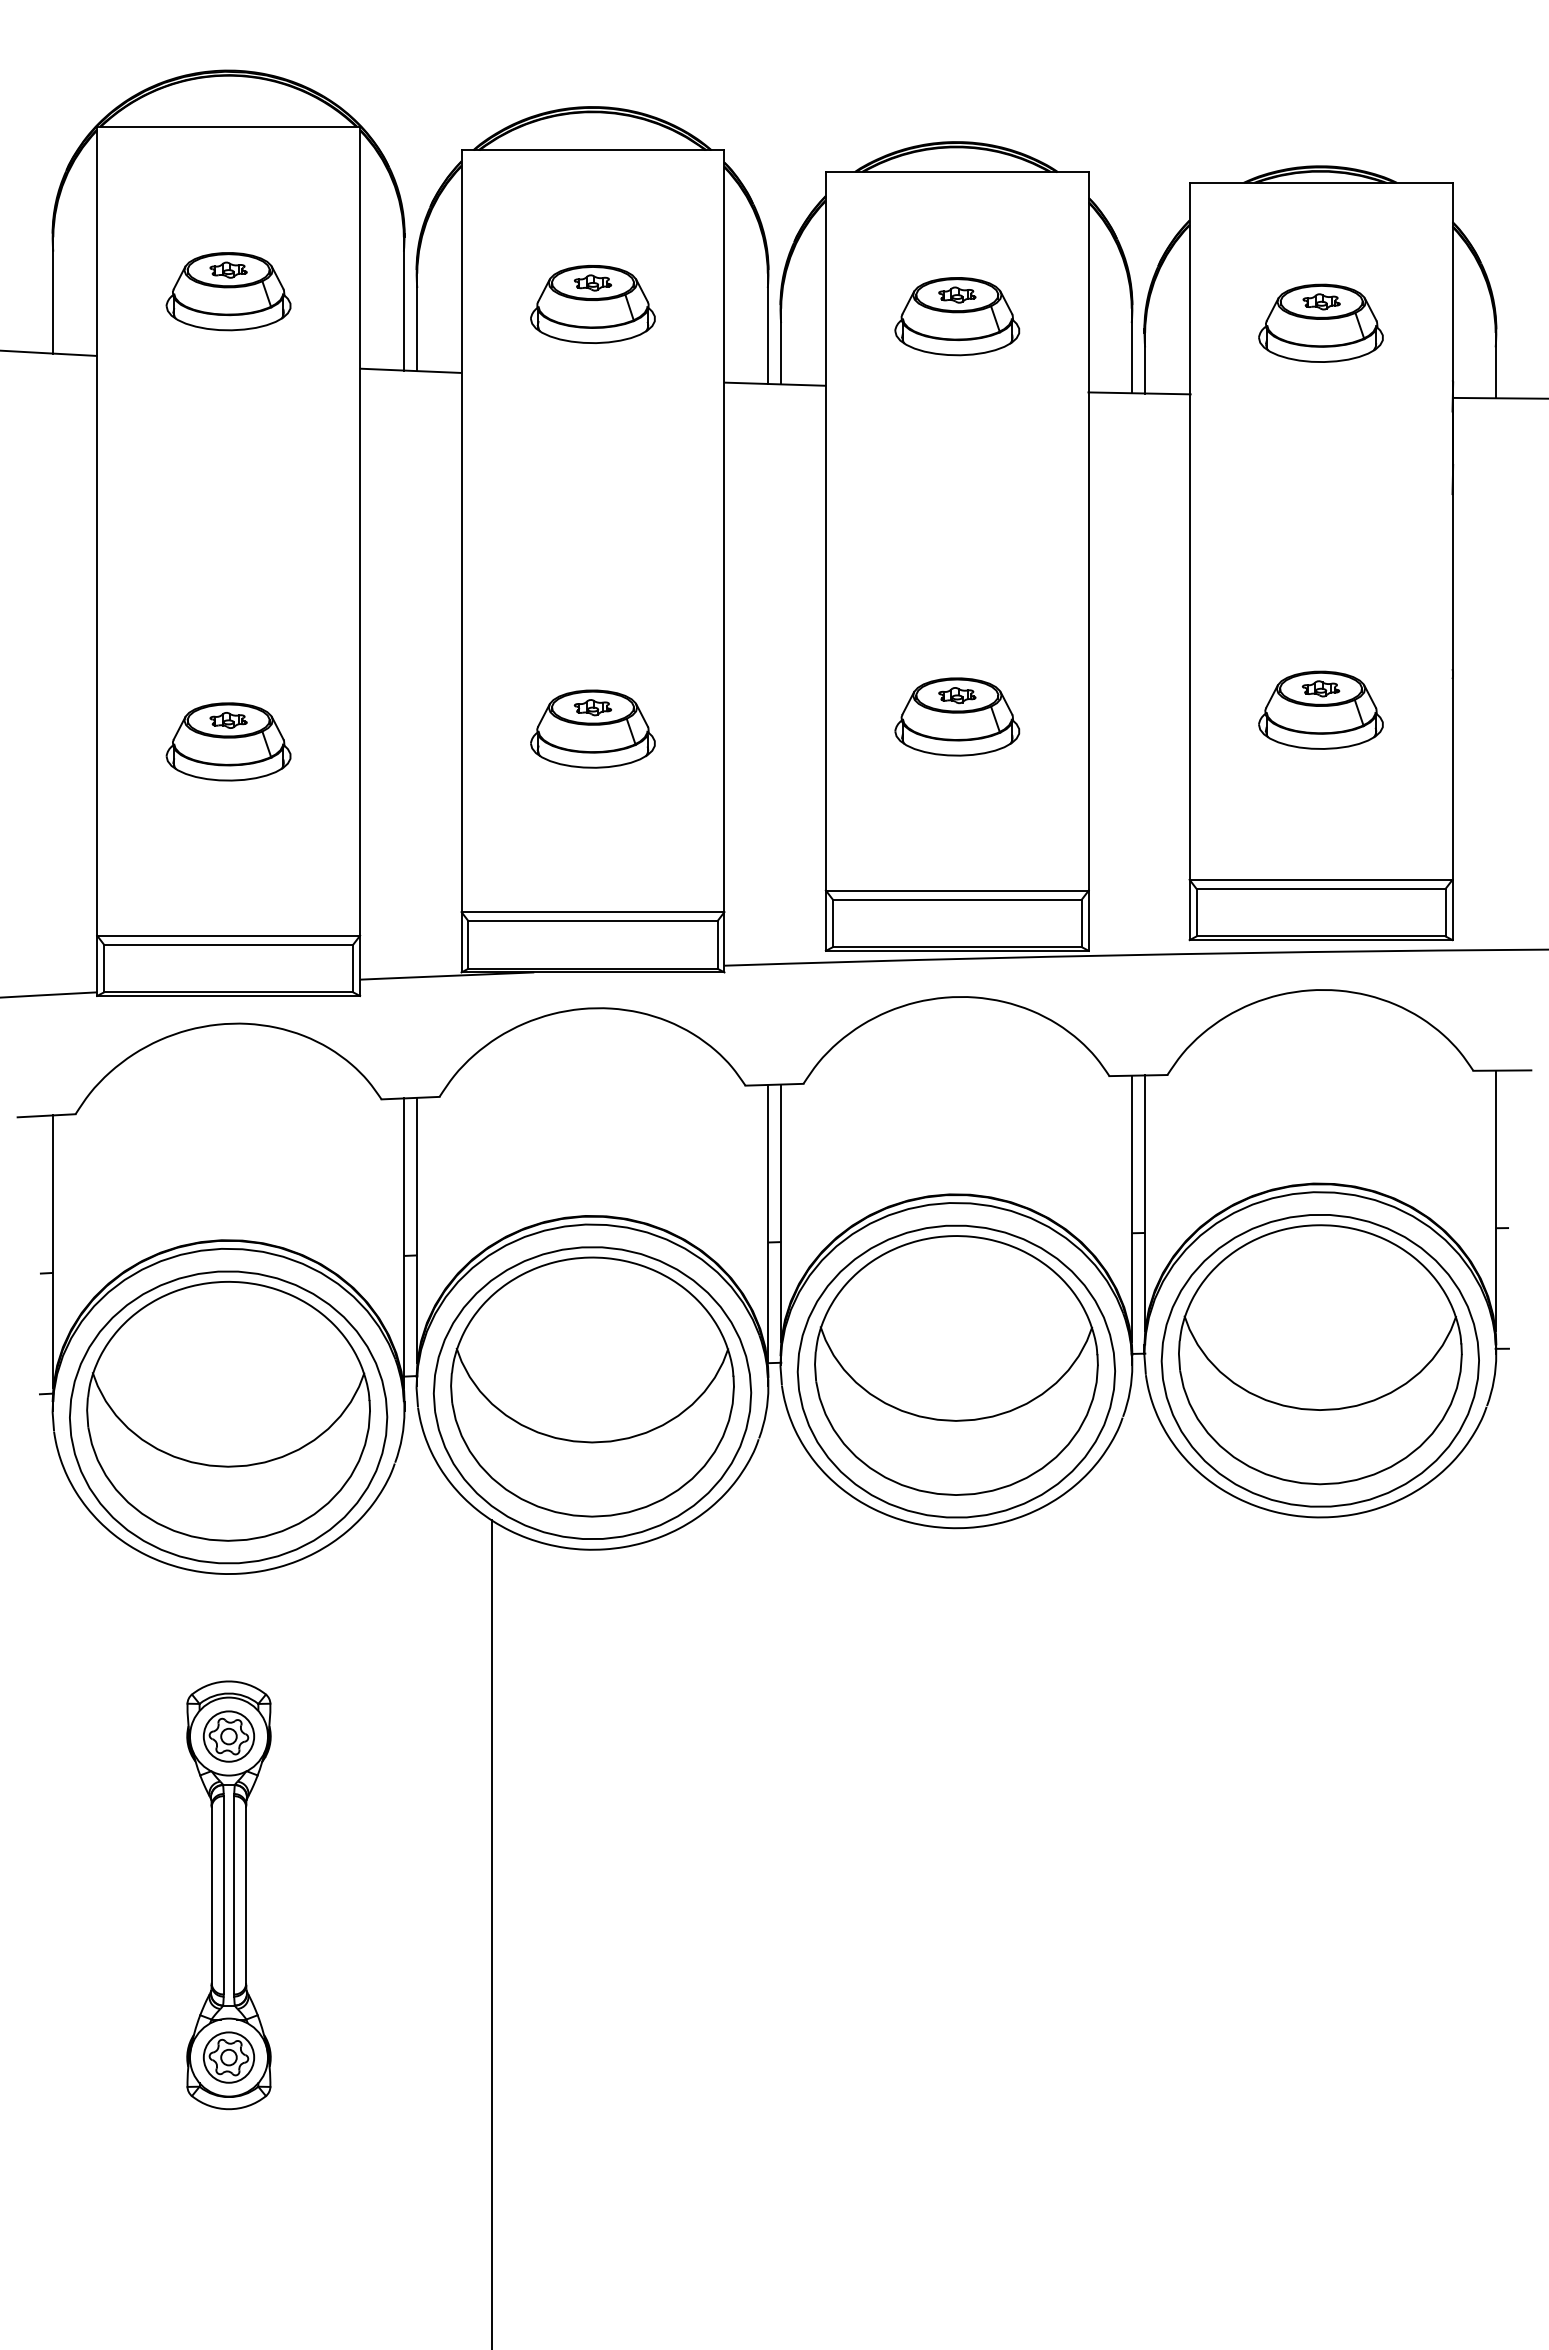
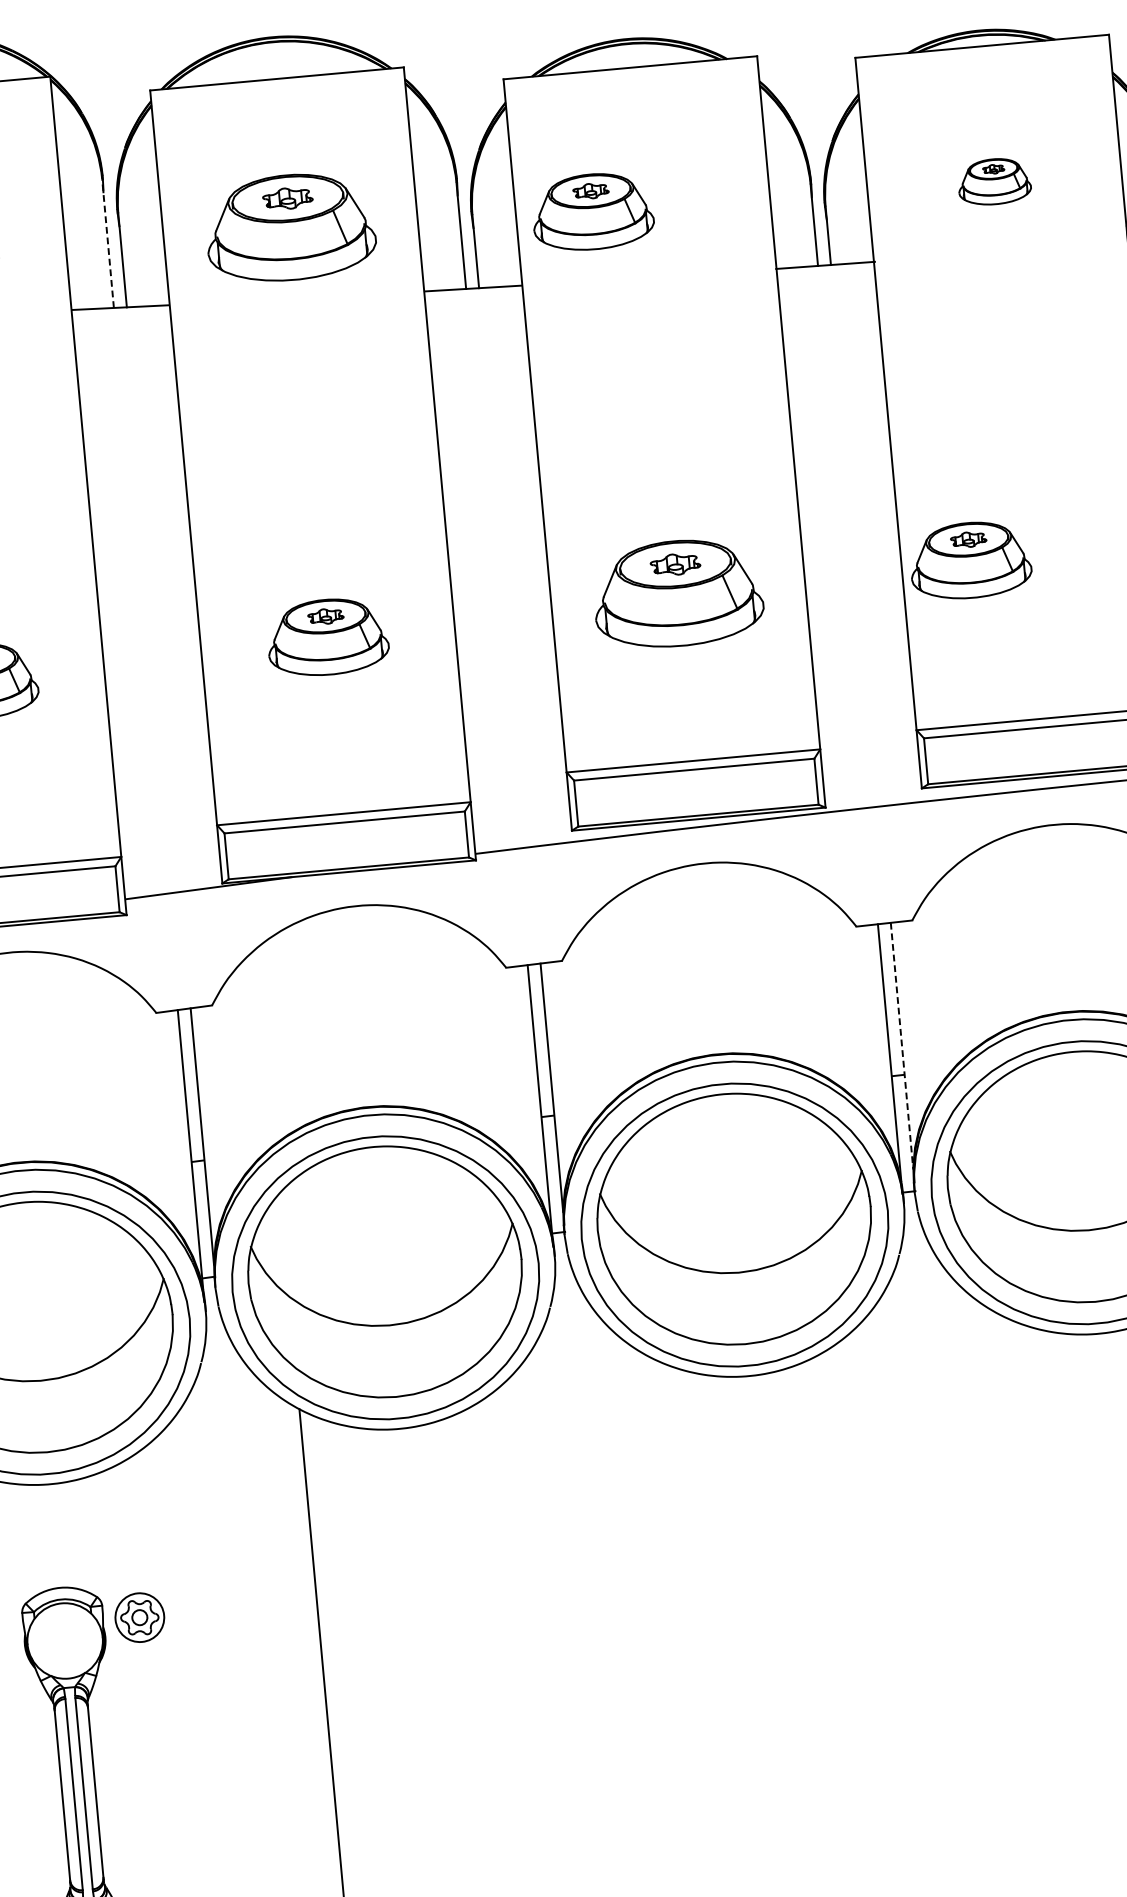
line: (403, 303) -> (107, 243), solid -> dashed
part: (592, 304) -> (290, 227), size x1.4
part: (957, 316) -> (593, 211), moved
part: (1320, 322) -> (993, 181), size x0.6
part: (1320, 709) -> (969, 559), moved
part: (957, 716) -> (678, 593), size x1.4
line: (1145, 1203) -> (902, 1046), solid -> dashed
part: (228, 1736) -> (139, 1617), moved

